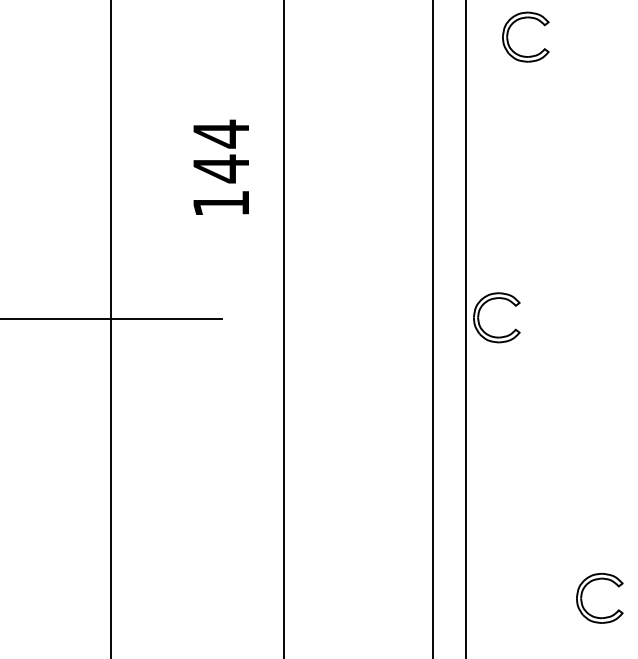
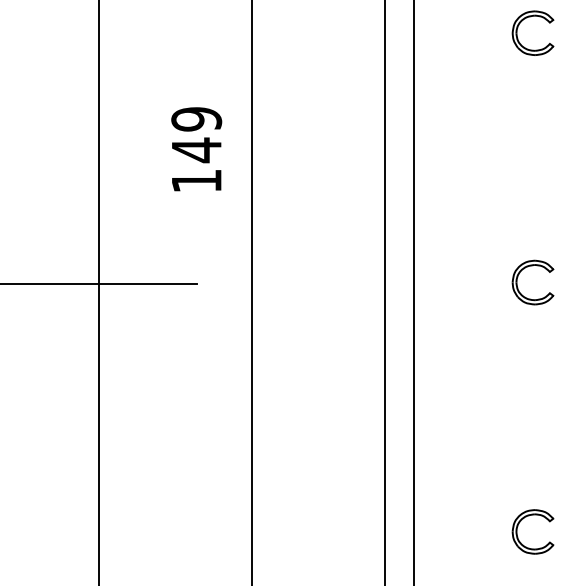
part: (510, 28) -> (519, 25), moved
text: (220, 133) -> (195, 118), 144 -> 149
part: (479, 316) -> (517, 281), moved

